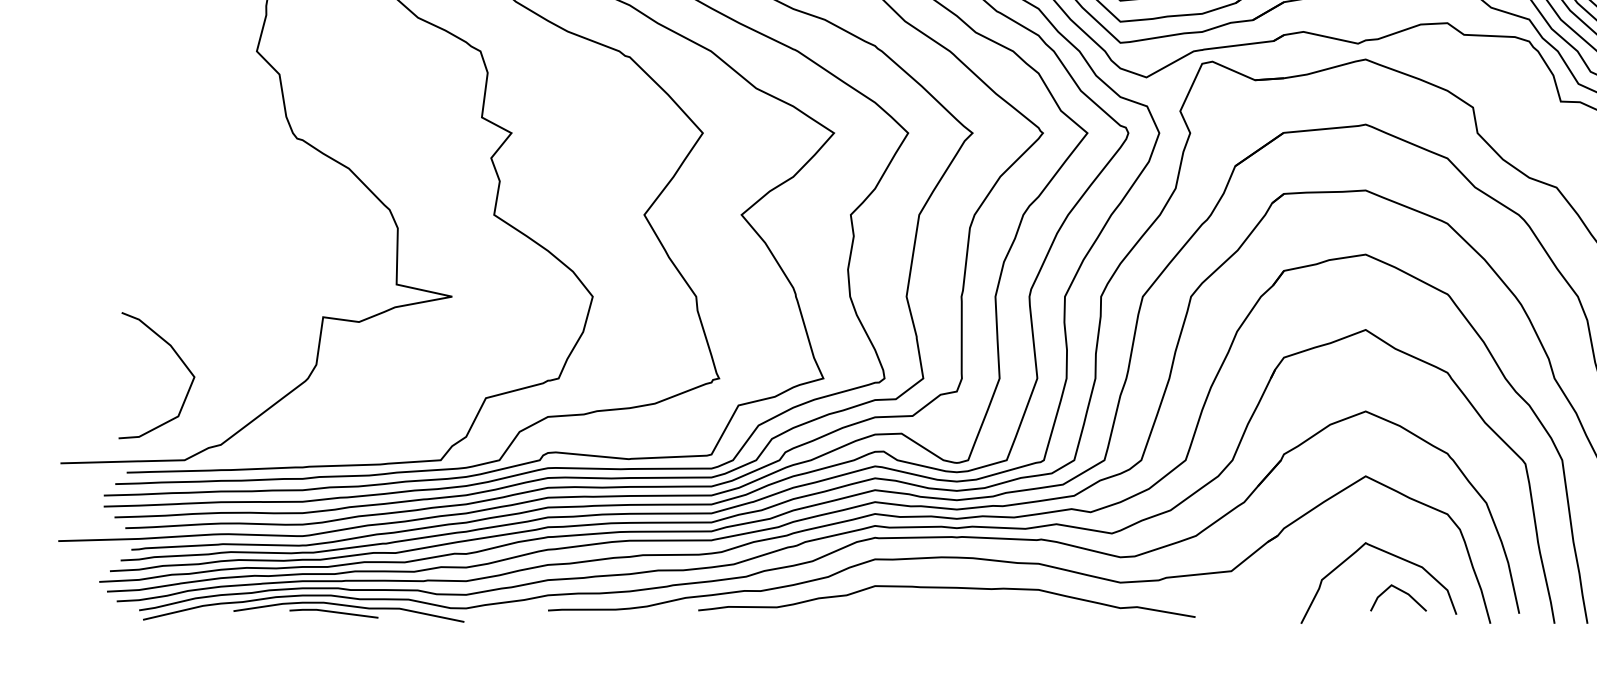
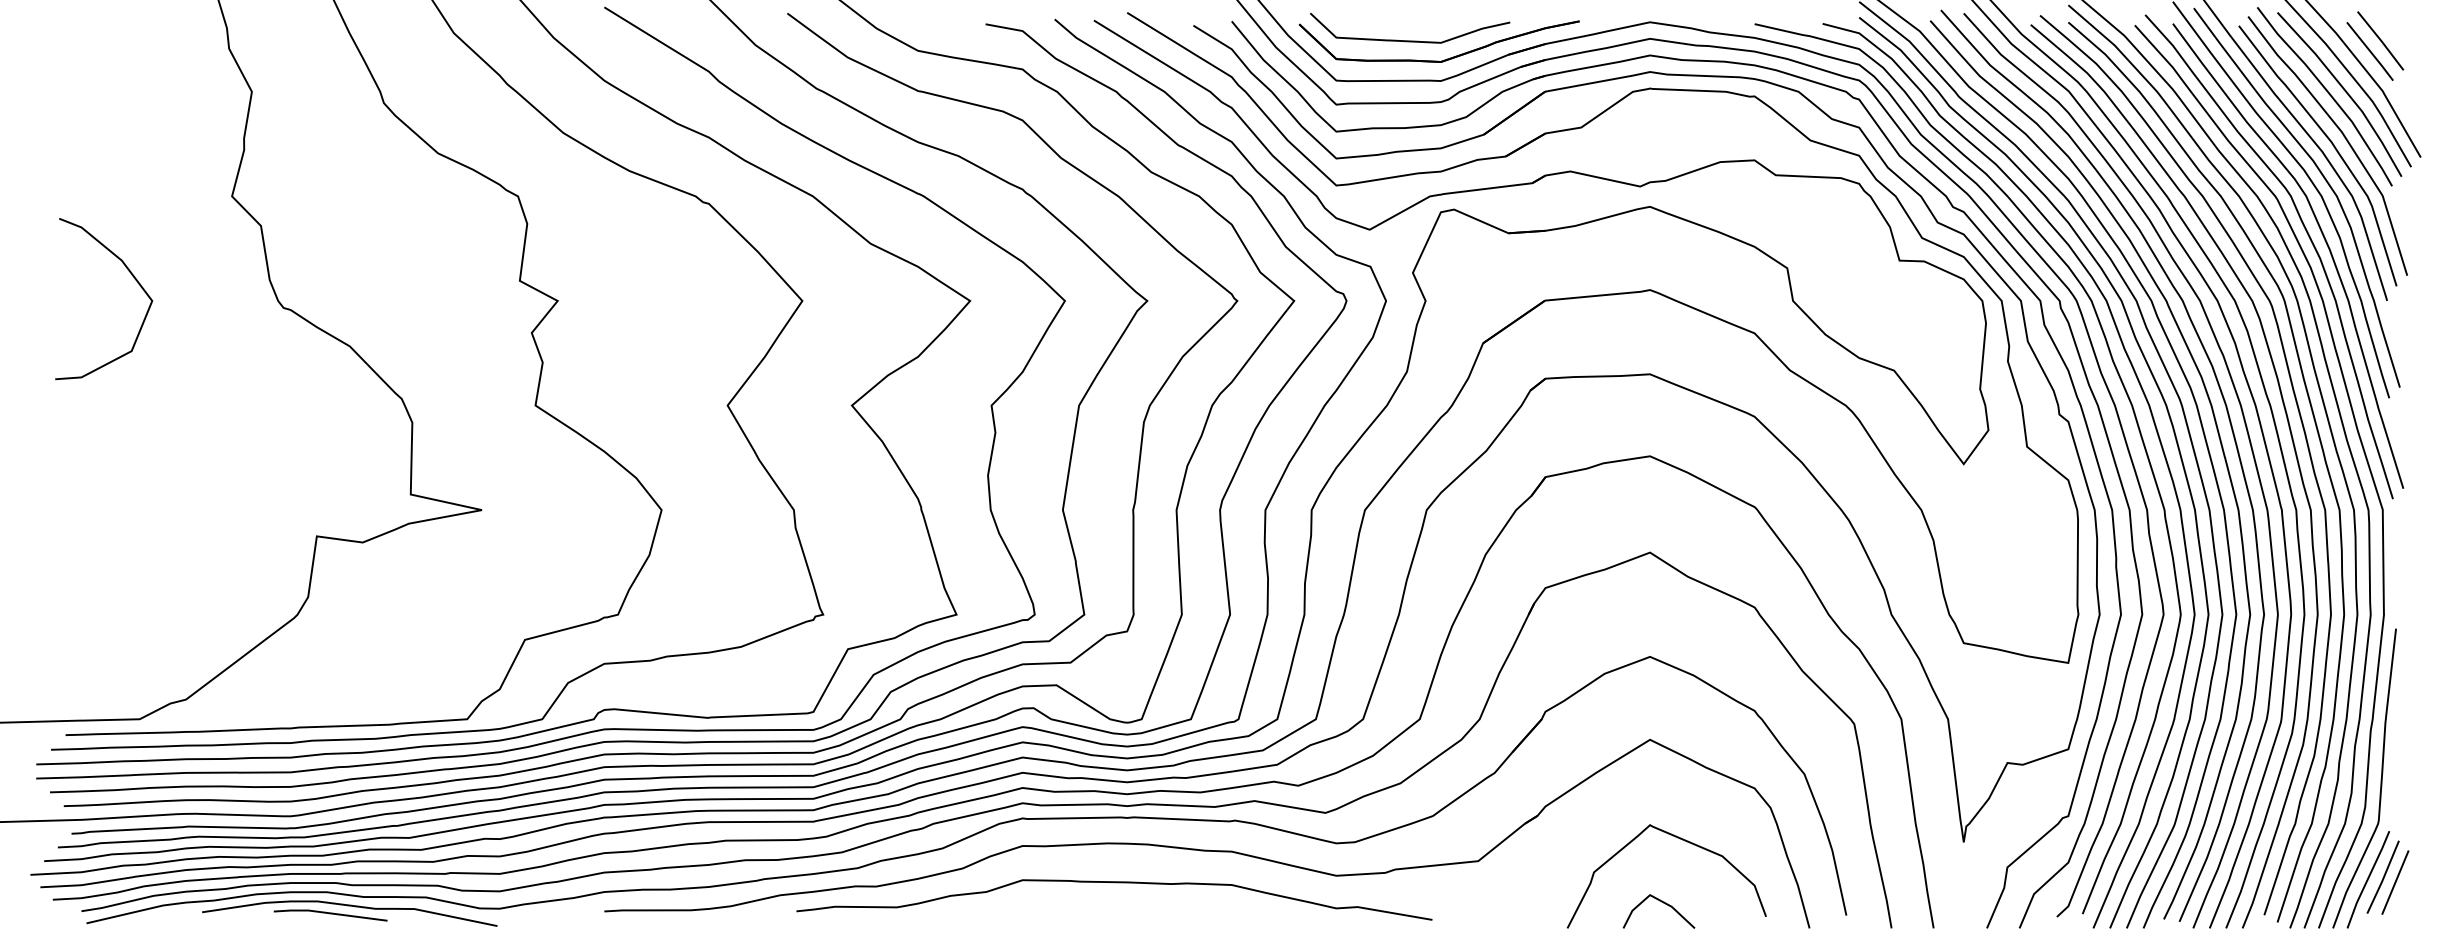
curve: (180, 360) -> (134, 279), moved
line: (1402, 591) -> (1663, 903), moved

